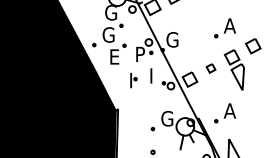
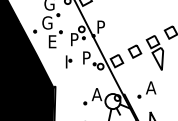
part: (224, 28) -> (146, 17), removed
text: (172, 39) -> (101, 26), G -> P
part: (210, 68) -> (134, 51), size x1.67
text: (155, 72) -> (87, 55), I -> P
text: (166, 118) -> (96, 94), G -> A

